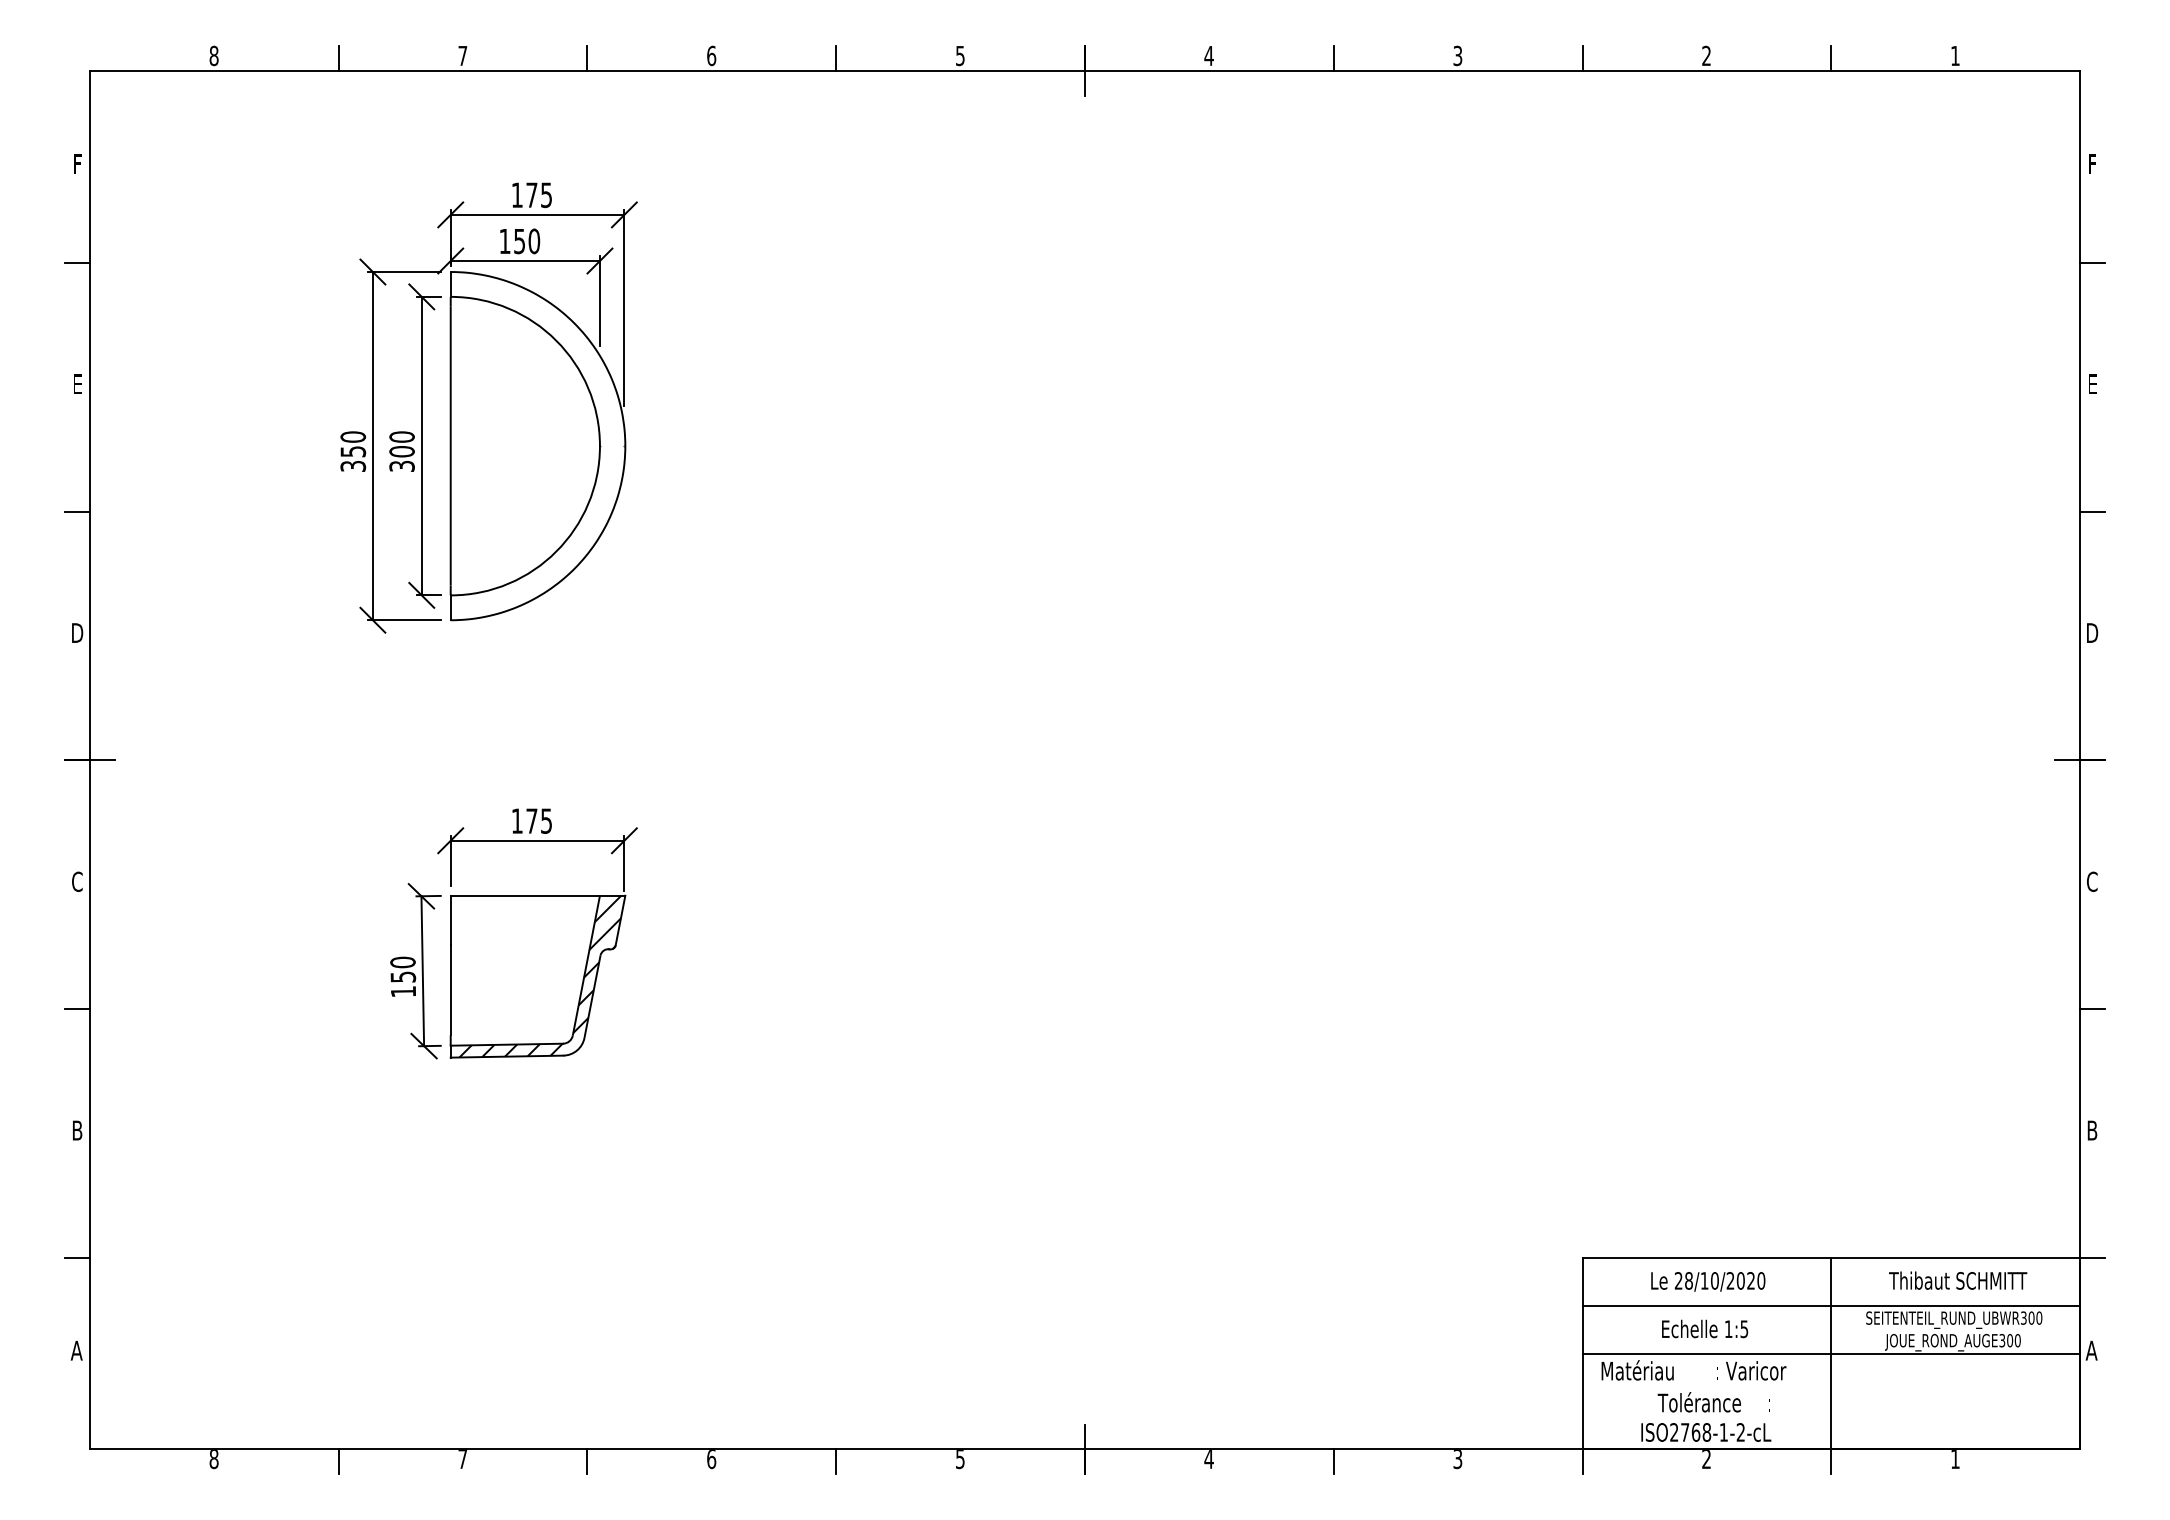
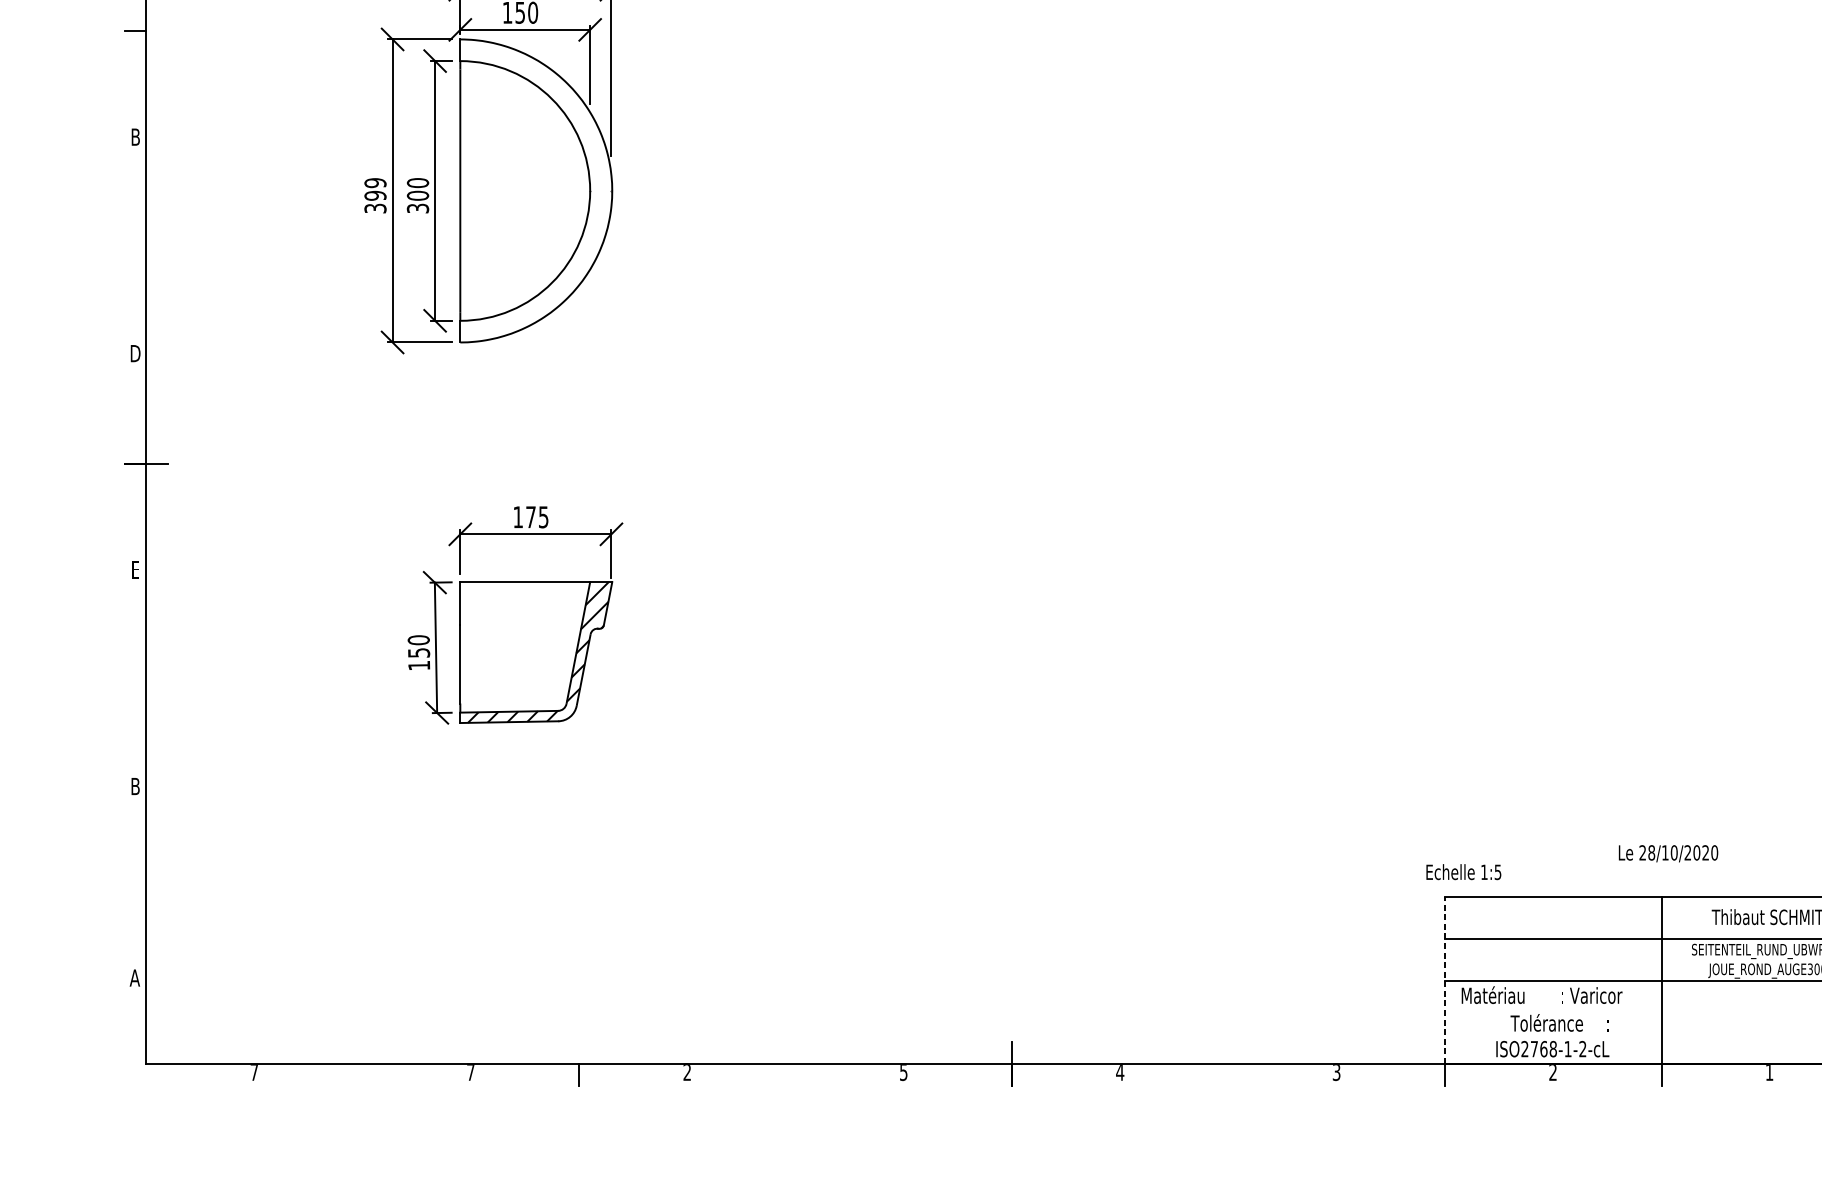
text: (77, 384) -> (135, 137), E -> B
text: (353, 444) -> (375, 189), 350 -> 399
line: (77, 511) -> (135, 247), removed
text: (77, 881) -> (135, 569), C -> E
line: (77, 1009) -> (135, 681), removed
line: (77, 1257) -> (135, 896), removed
text: (1708, 1281) -> (1668, 853), moved
text: (1705, 1328) -> (1464, 871), moved
line: (1582, 1353) -> (1445, 980), solid -> dashed
text: (213, 1459) -> (253, 1072), 8 -> 7
text: (711, 1459) -> (687, 1072), 6 -> 2
line: (338, 1461) -> (362, 1074), removed
line: (836, 1461) -> (795, 1074), removed
line: (1333, 1461) -> (1228, 1074), removed

